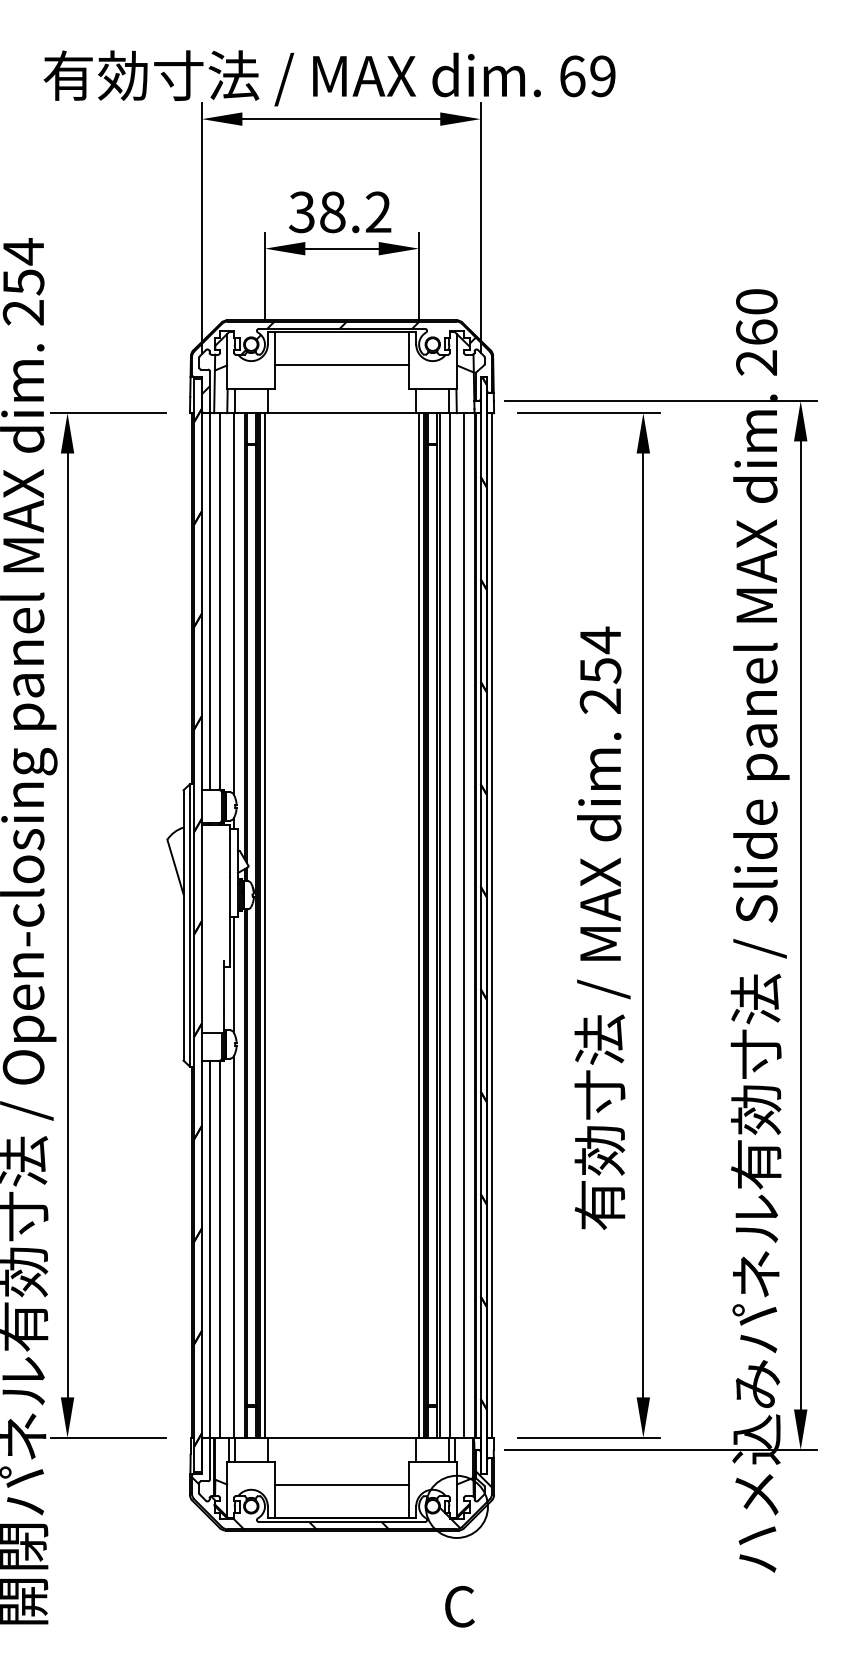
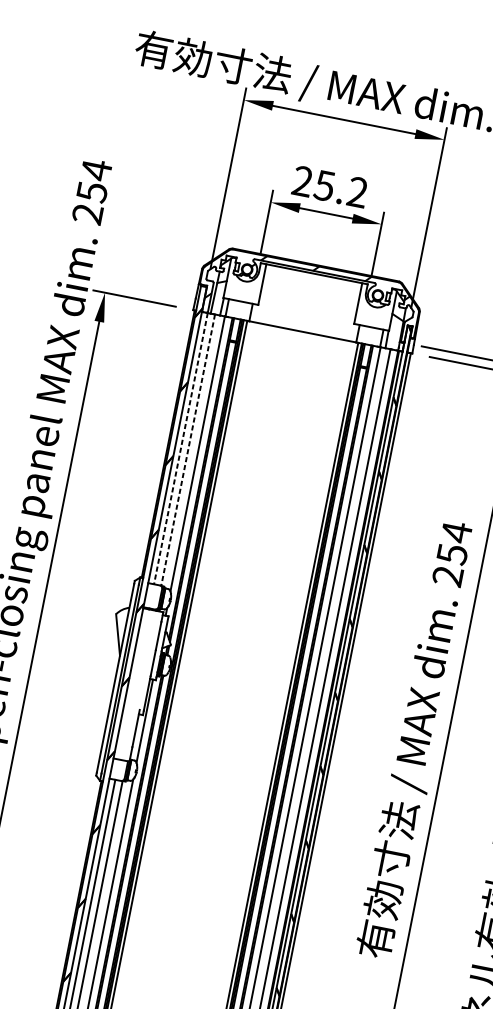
text: (316, 212) -> (313, 183), 38.2 -> 25.2
line: (341, 364) -> (309, 296), removed
line: (210, 601) -> (181, 448), solid -> dashed
line: (220, 601) -> (188, 450), solid -> dashed

